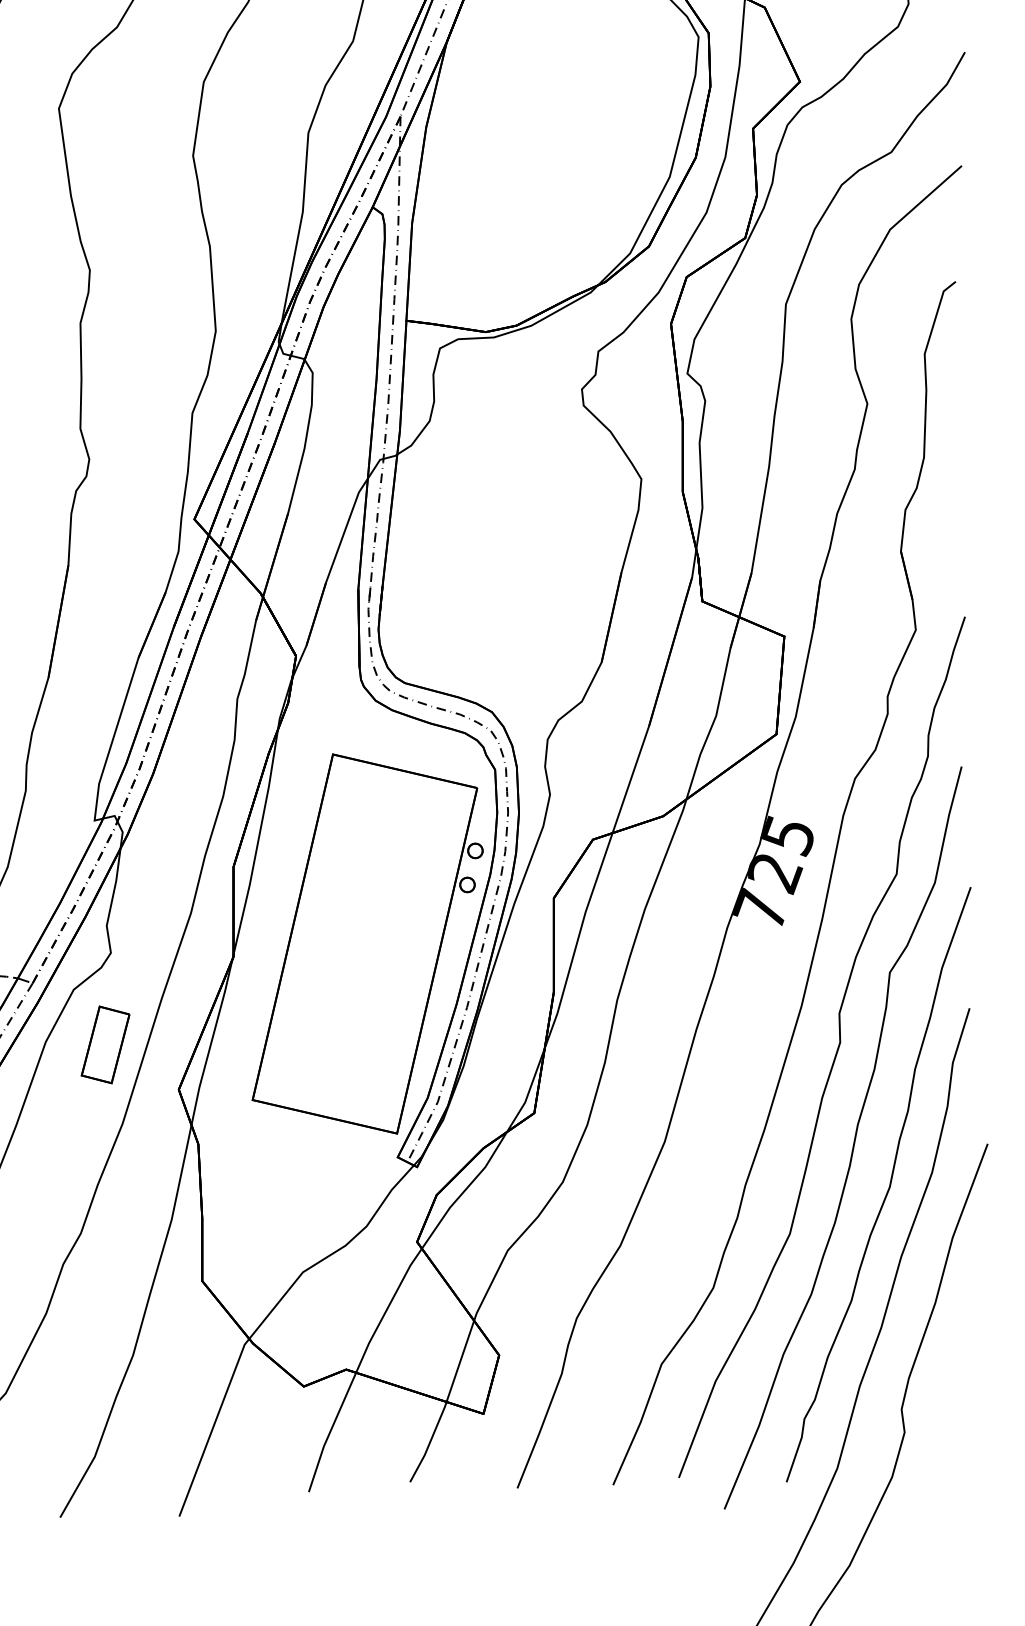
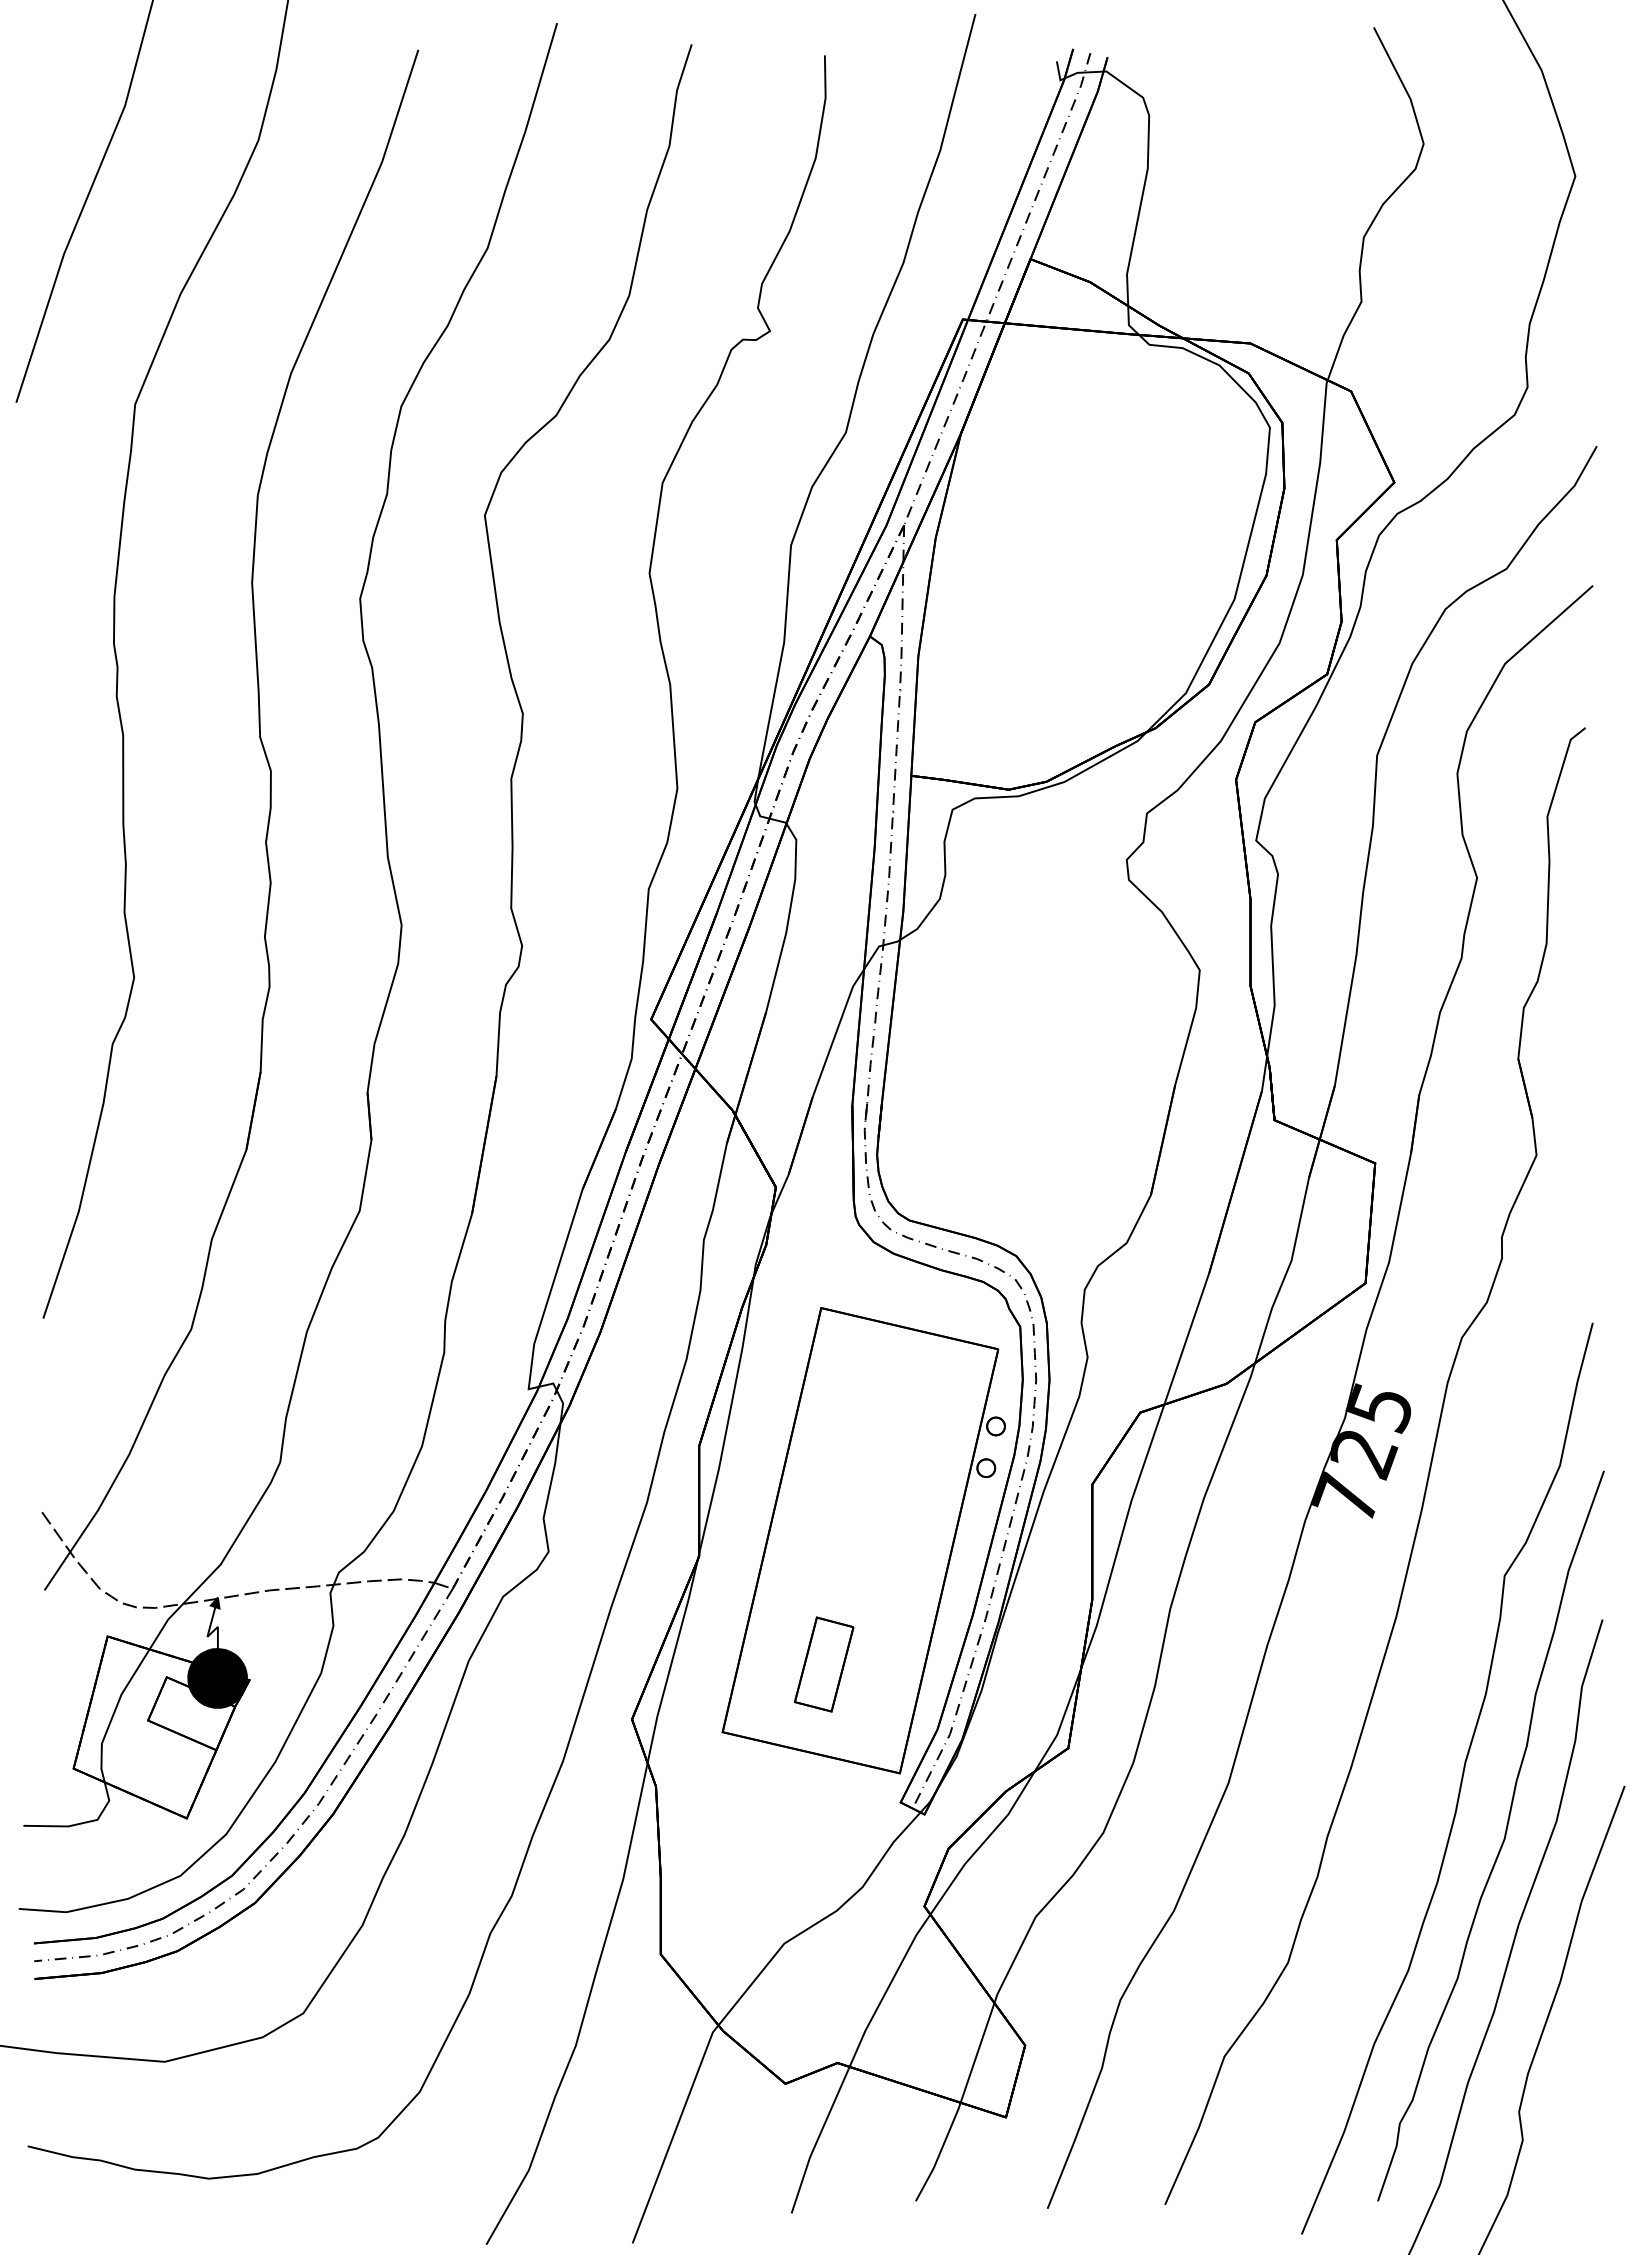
part: (105, 1044) -> (823, 1664), moved
curve: (835, 1052) -> (1438, 1673), removed

